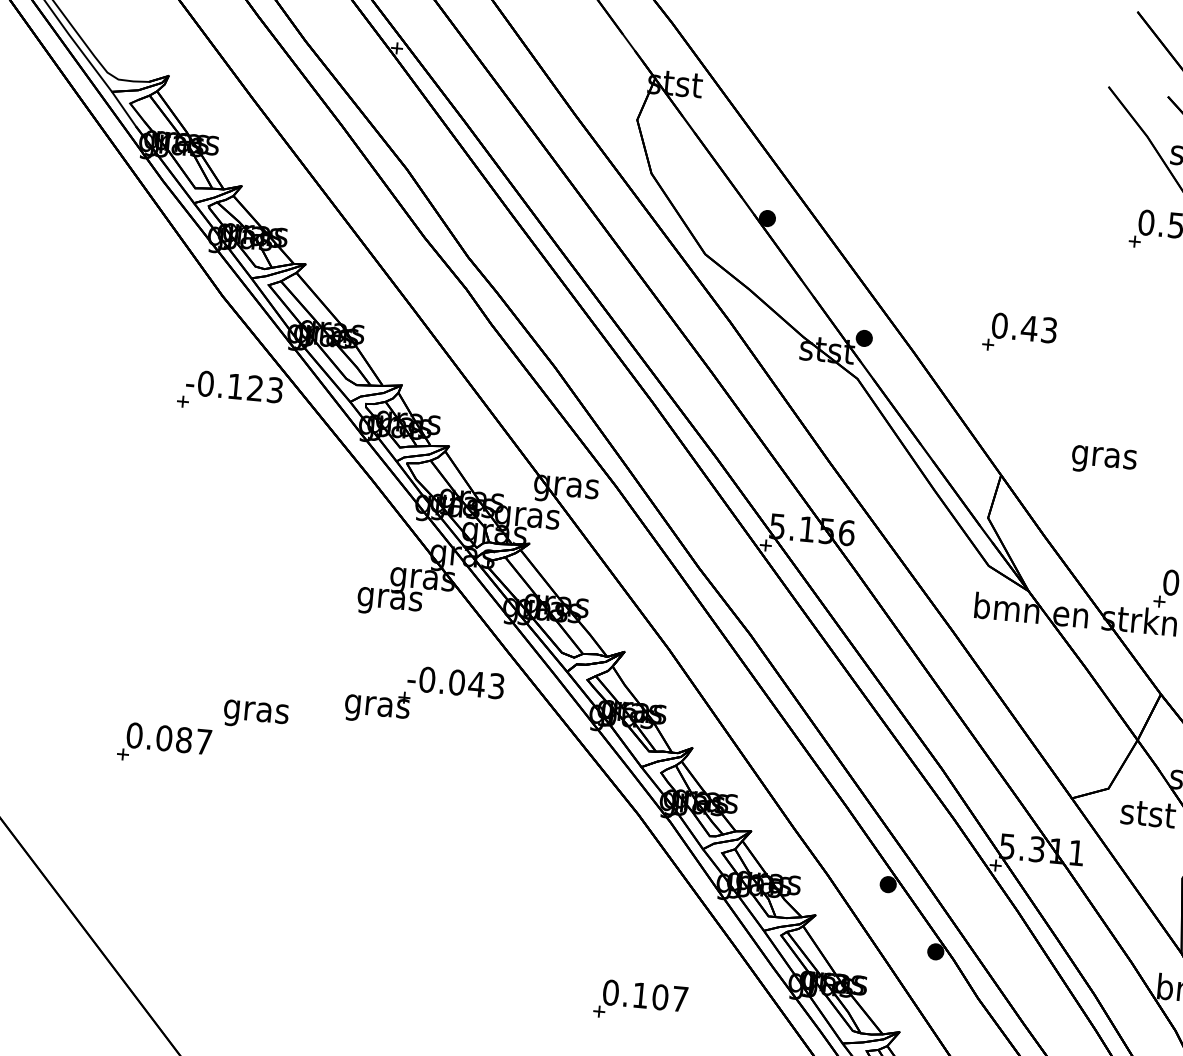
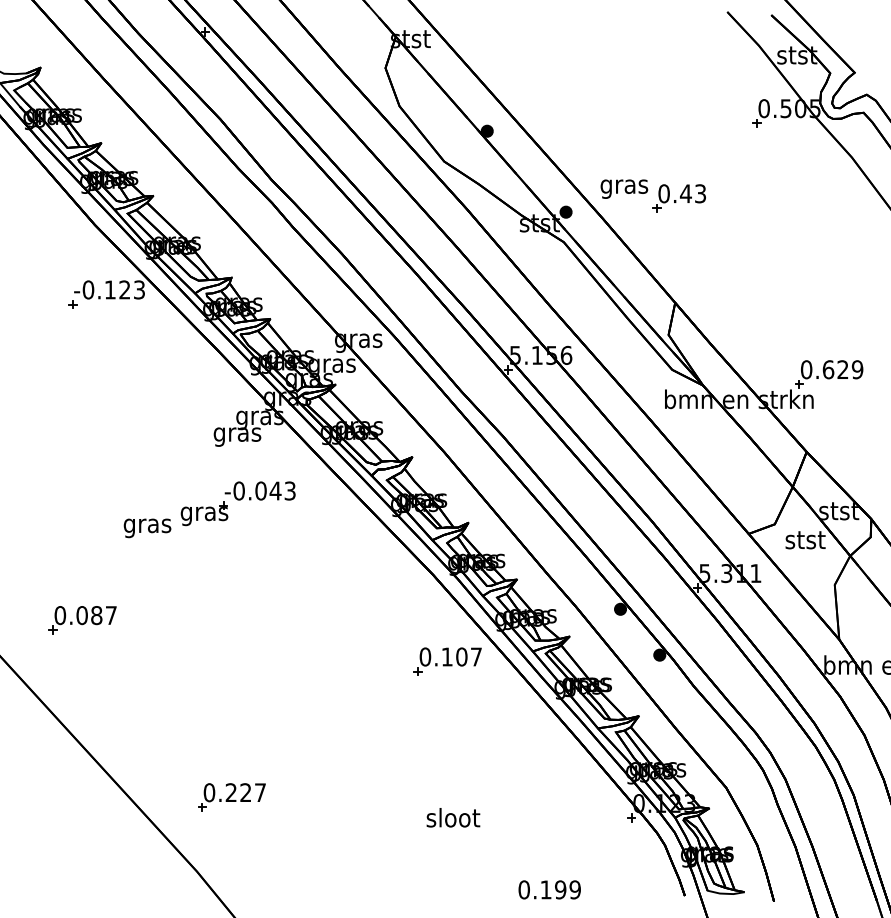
text: (1104, 459) -> (624, 188), moved
part: (423, 696) -> (237, 503), moved
part: (164, 745) -> (82, 620), moved
part: (640, 1001) -> (447, 661), moved

